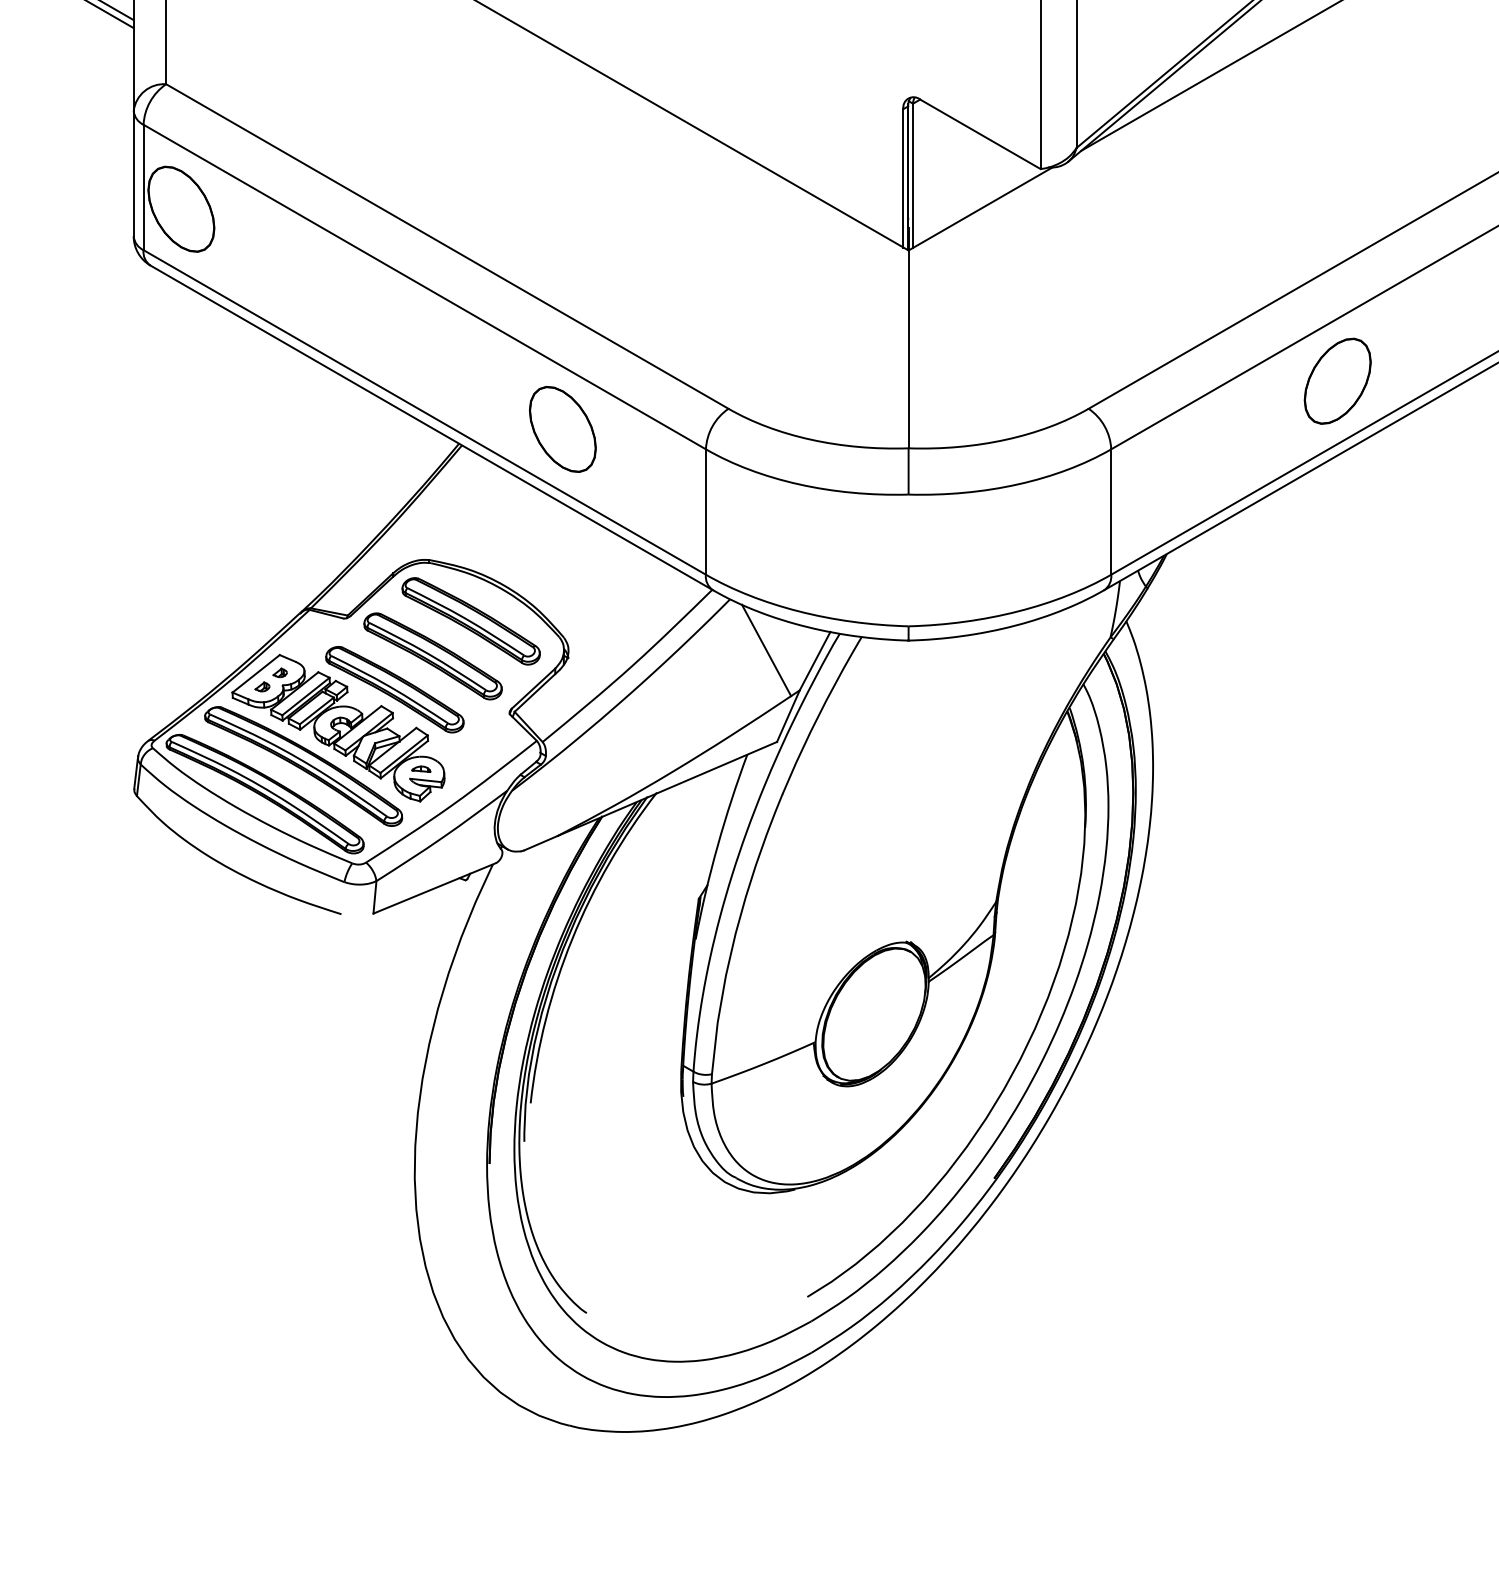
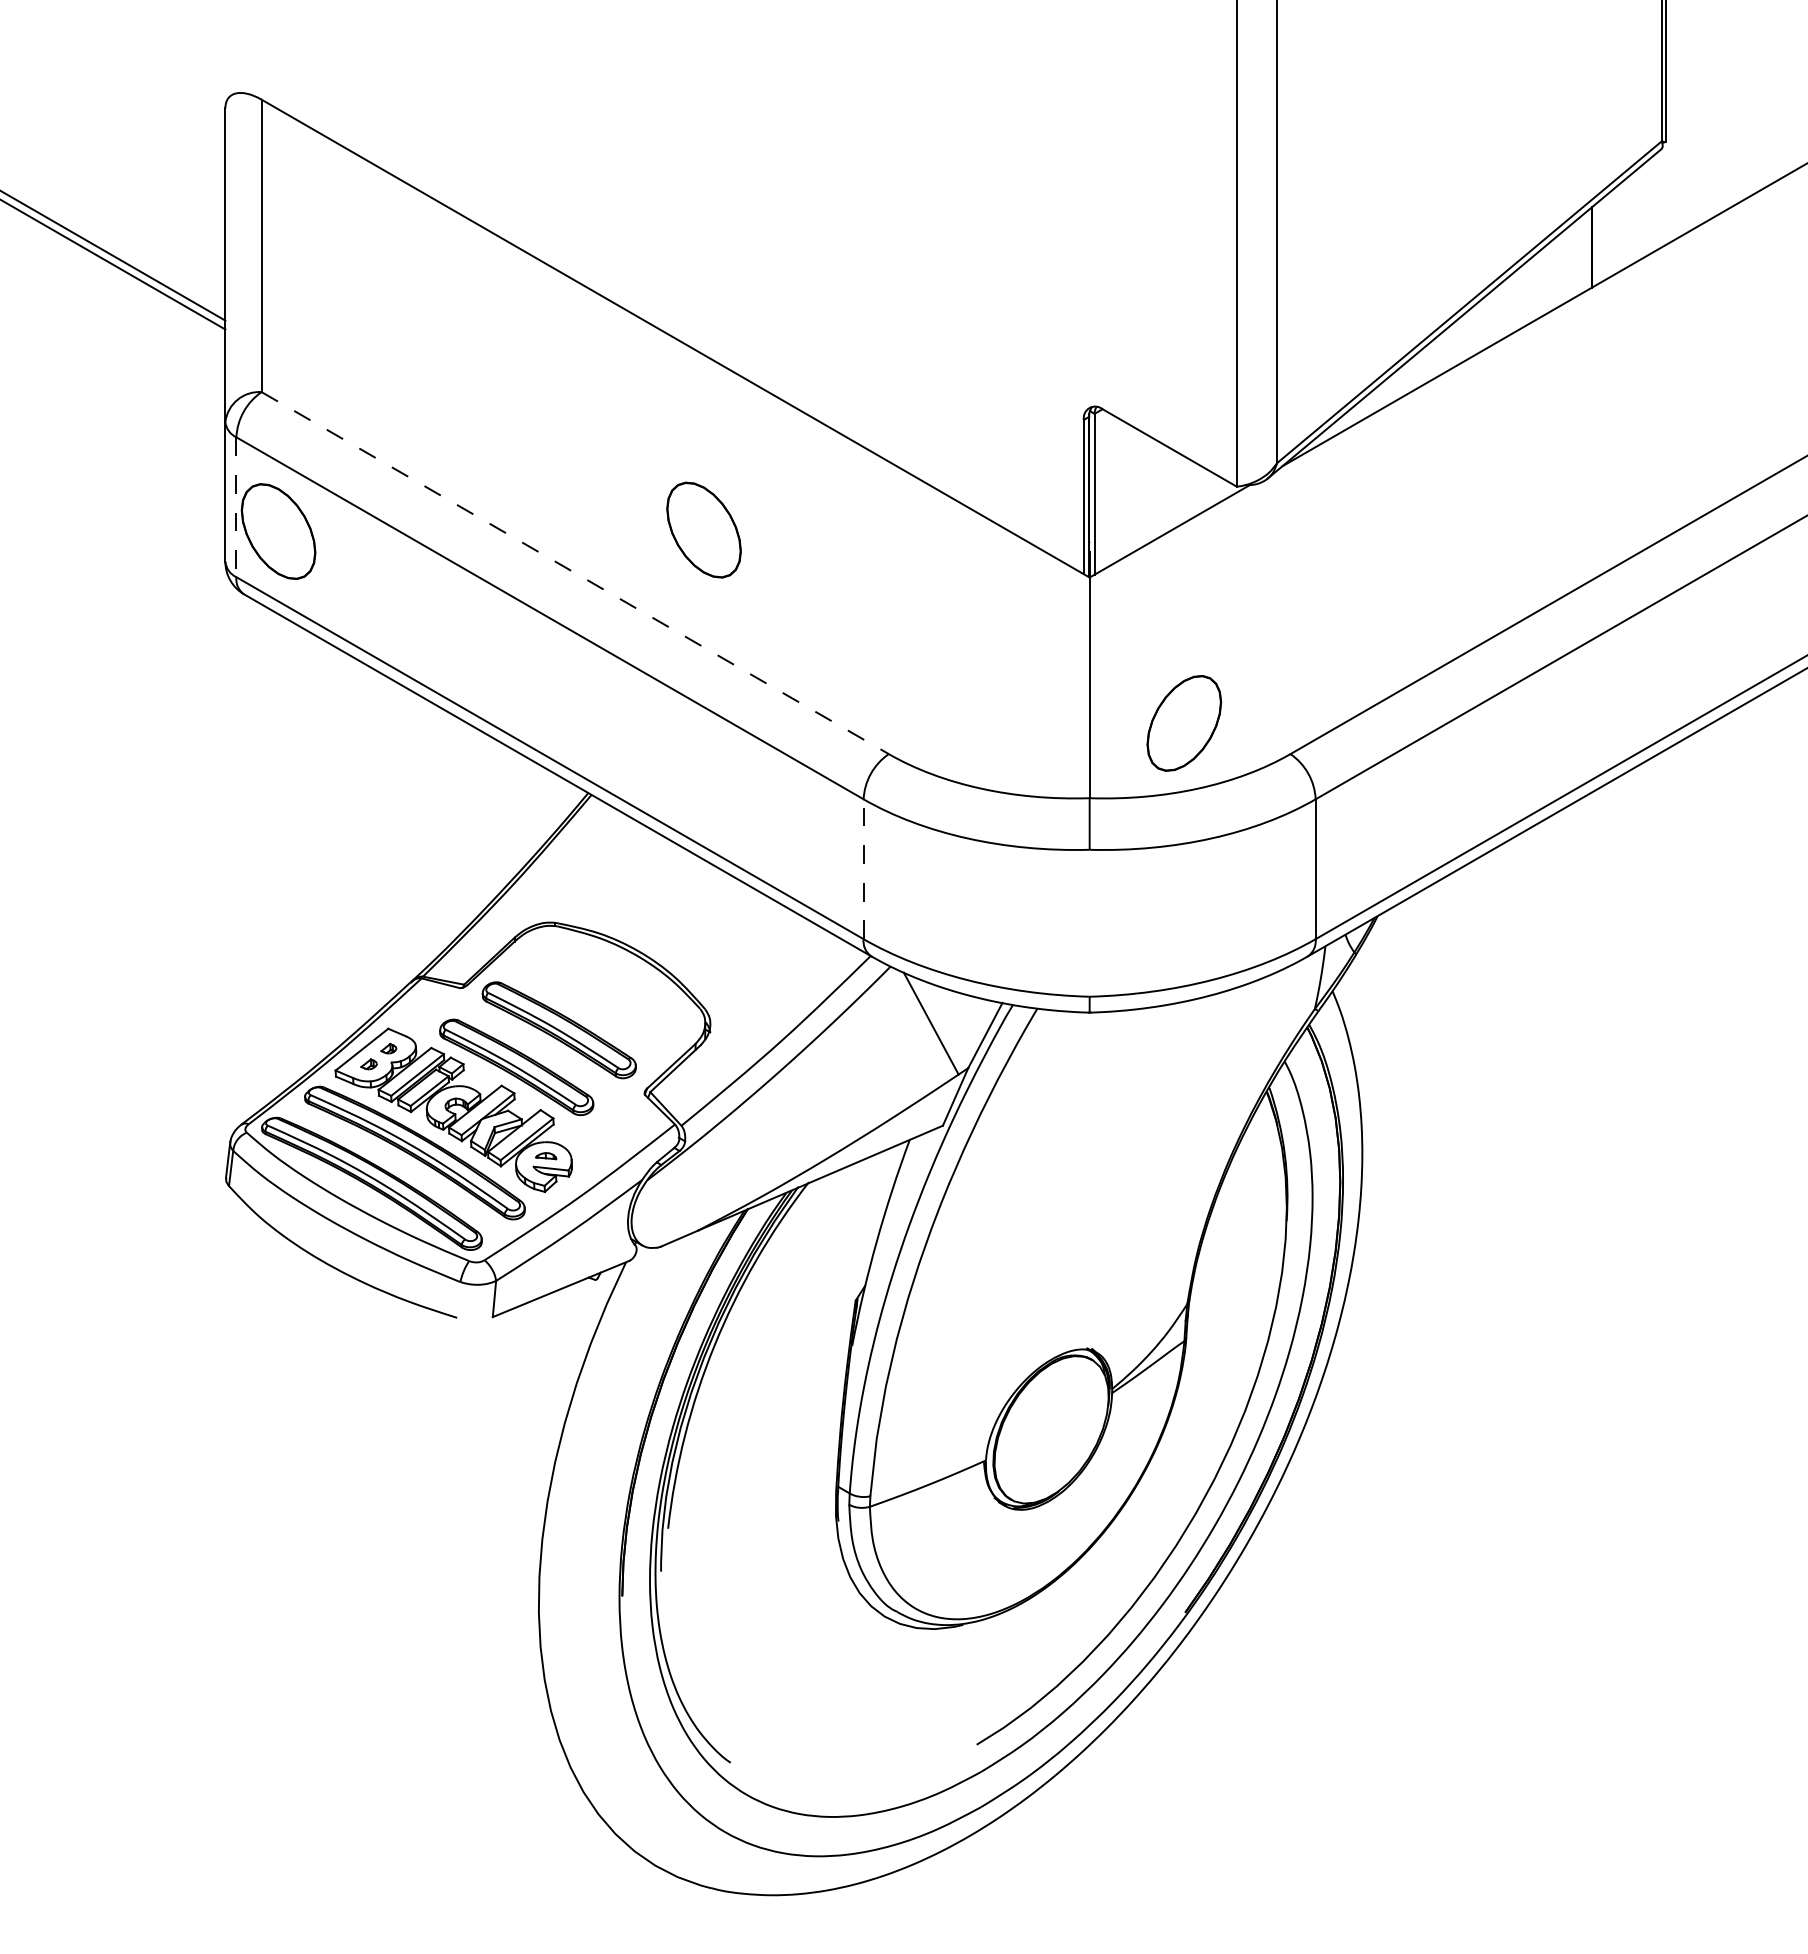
line: (143, 187) -> (236, 507), solid -> dashed
line: (447, 246) -> (575, 573), solid -> dashed
part: (1337, 381) -> (1184, 723), moved
part: (562, 428) -> (703, 529), moved
line: (705, 512) -> (863, 869), solid -> dashed
part: (470, 621) -> (601, 991), removed

